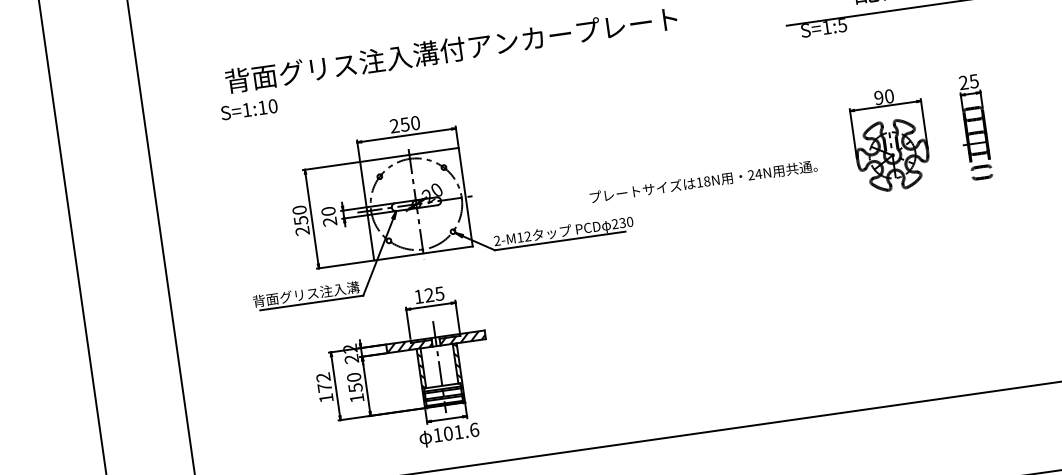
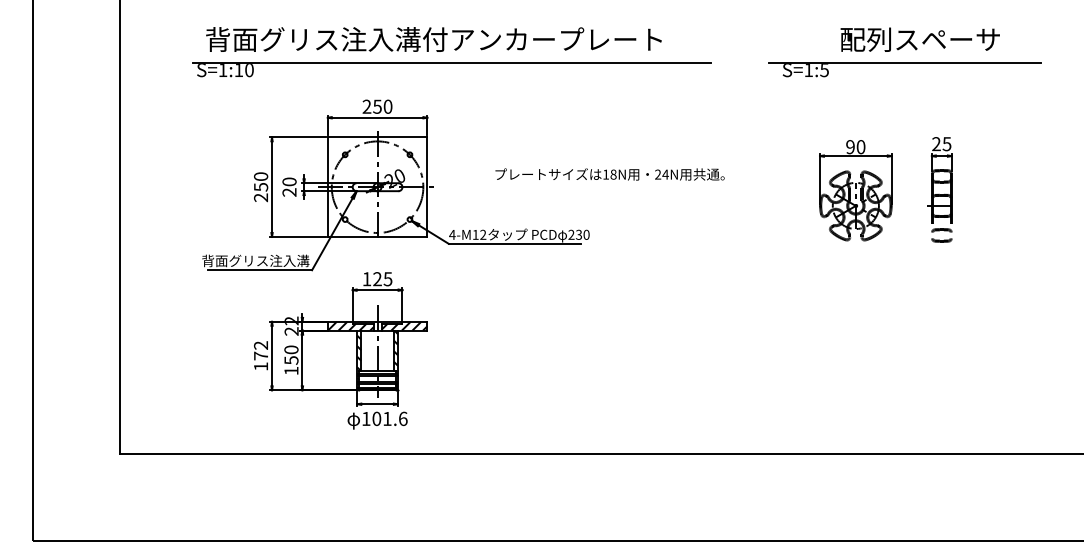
line: (472, 70) -> (451, 62), added
text: (703, 181) -> (609, 174), moved
text: (497, 240) -> (452, 234), 2-M12 -> 4-M12

